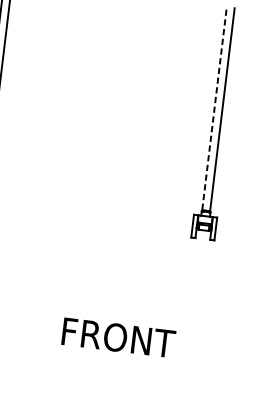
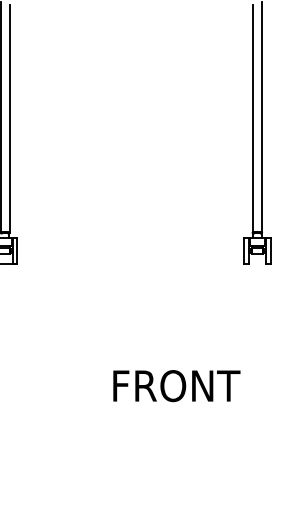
line: (213, 110) -> (252, 119), dashed -> solid

